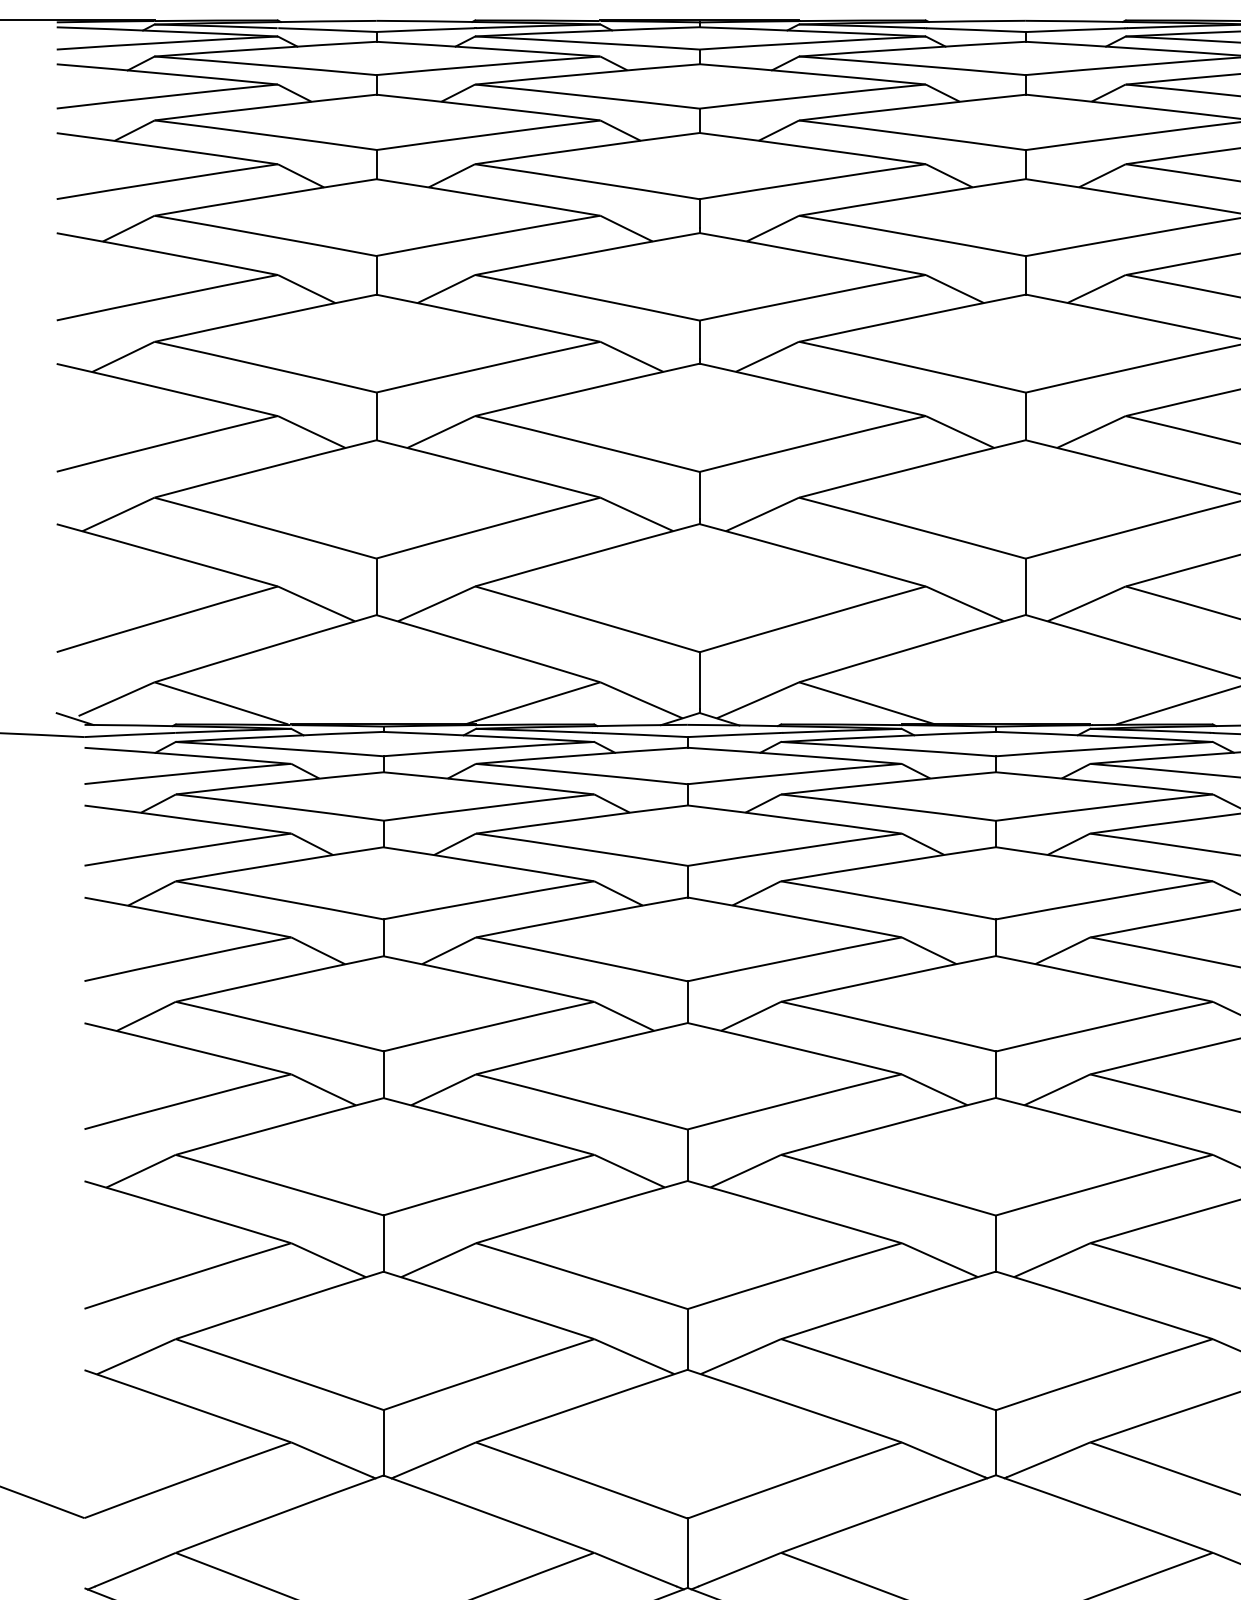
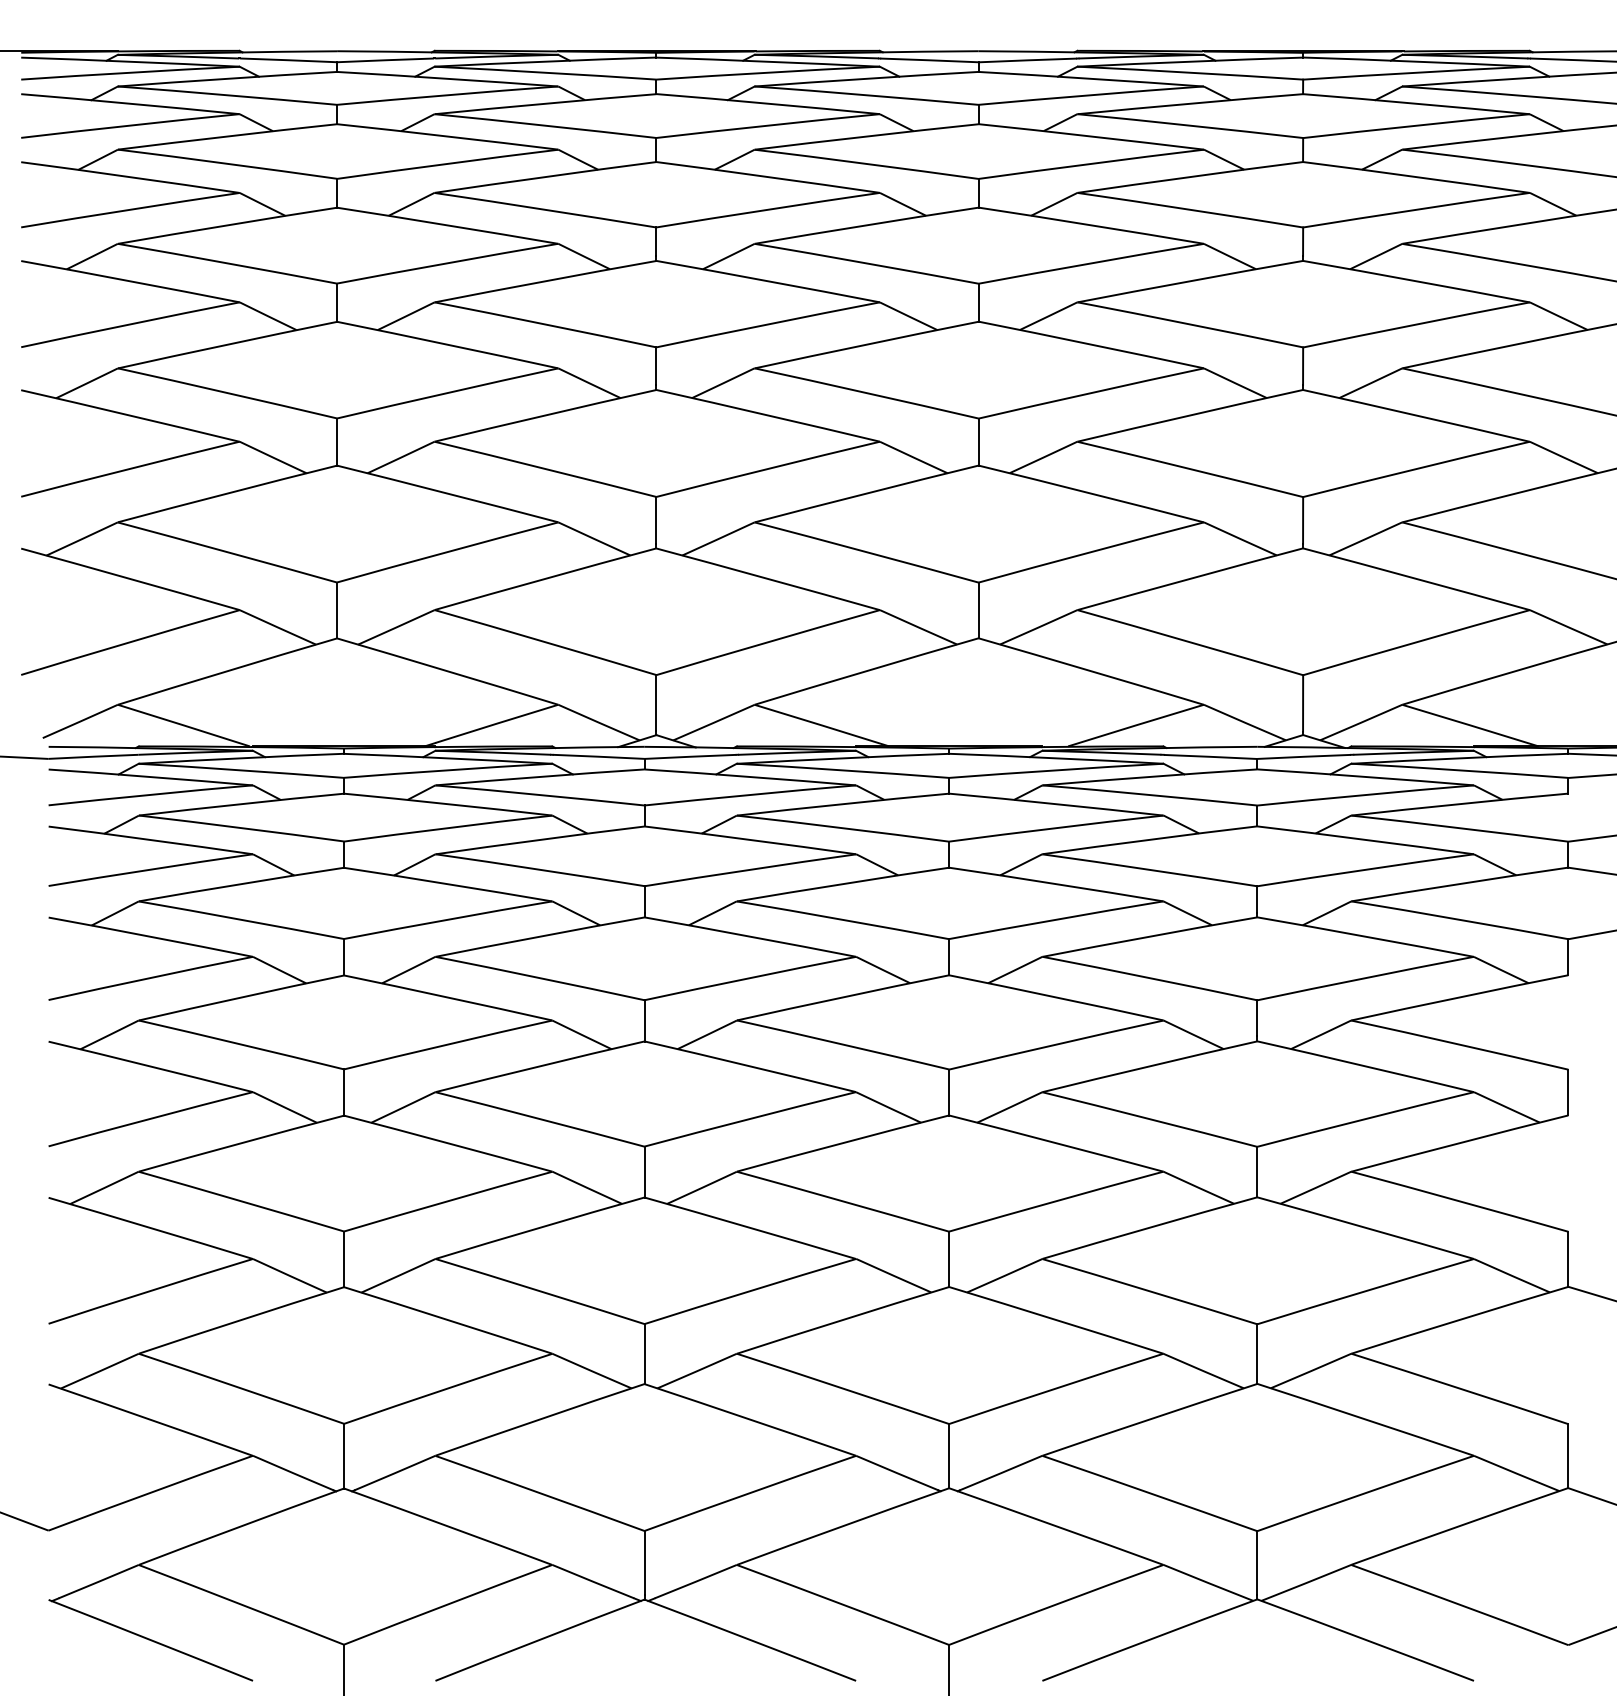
line: (75, 718) -> (39, 740), removed

